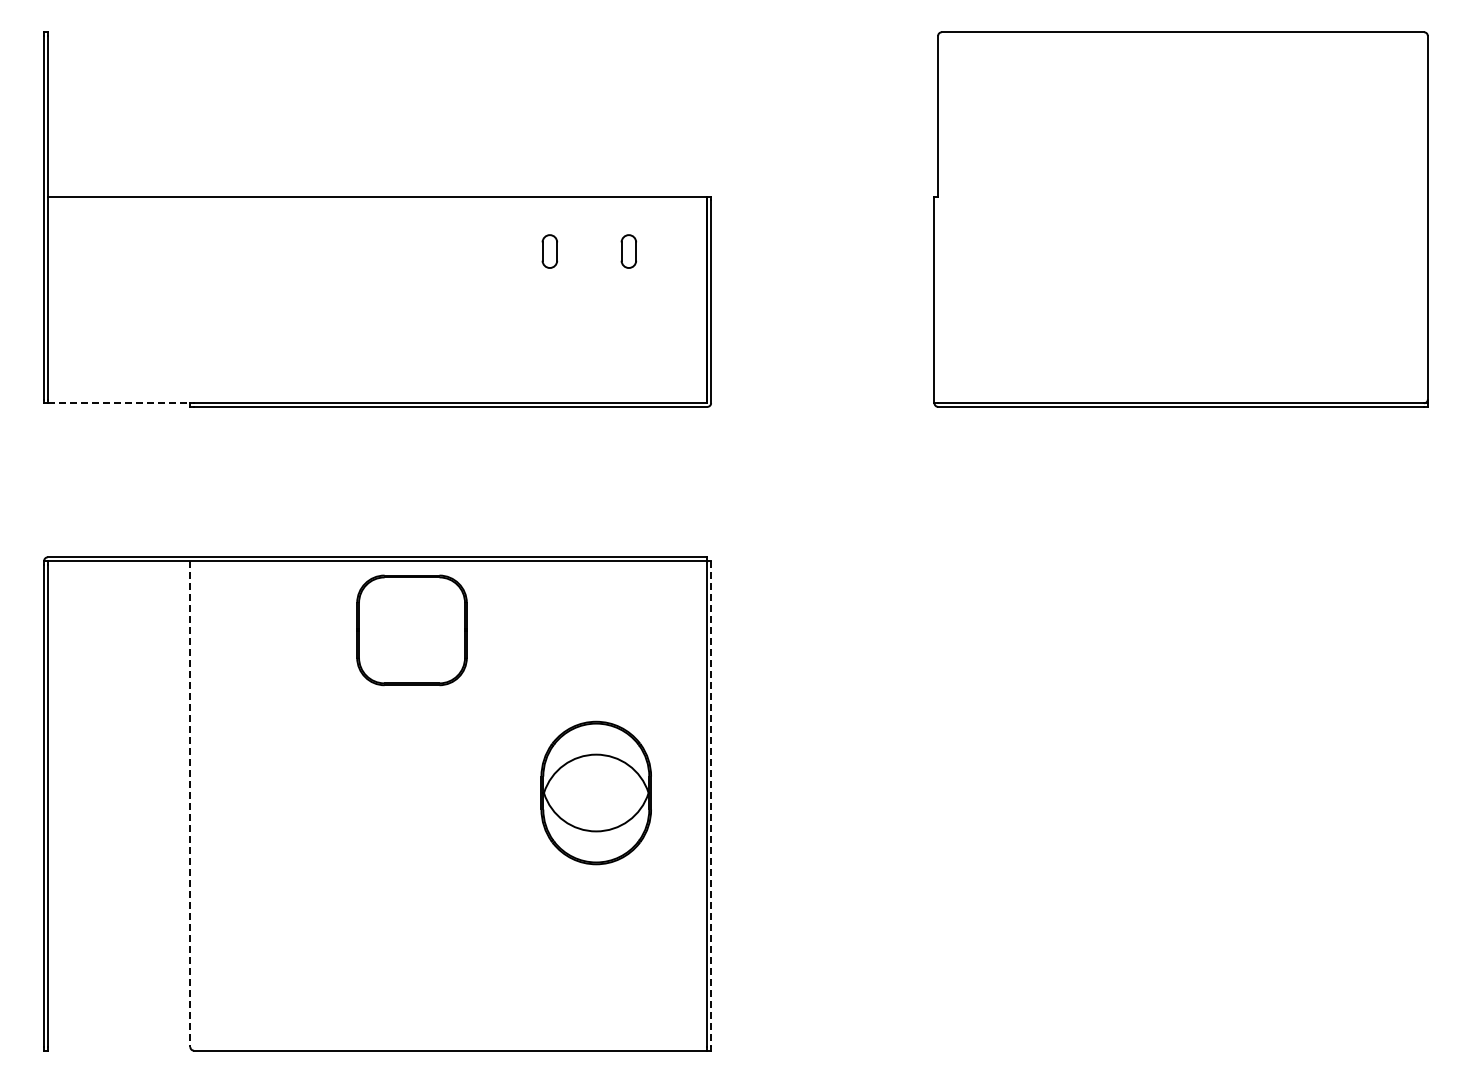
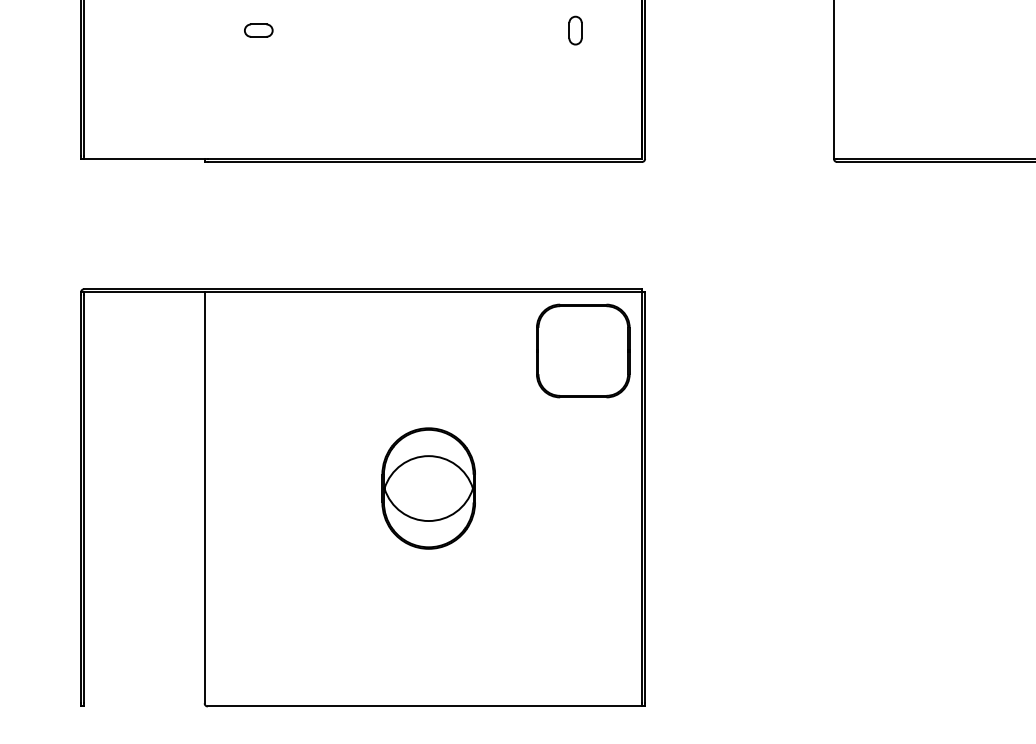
part: (254, 251) -> (258, 30), added
part: (549, 251) -> (508, 30), removed
line: (119, 403) -> (144, 159), dashed -> solid
part: (411, 630) -> (582, 351), moved
part: (595, 792) -> (428, 488), moved
line: (190, 804) -> (204, 498), dashed -> solid
line: (711, 804) -> (645, 498), dashed -> solid

